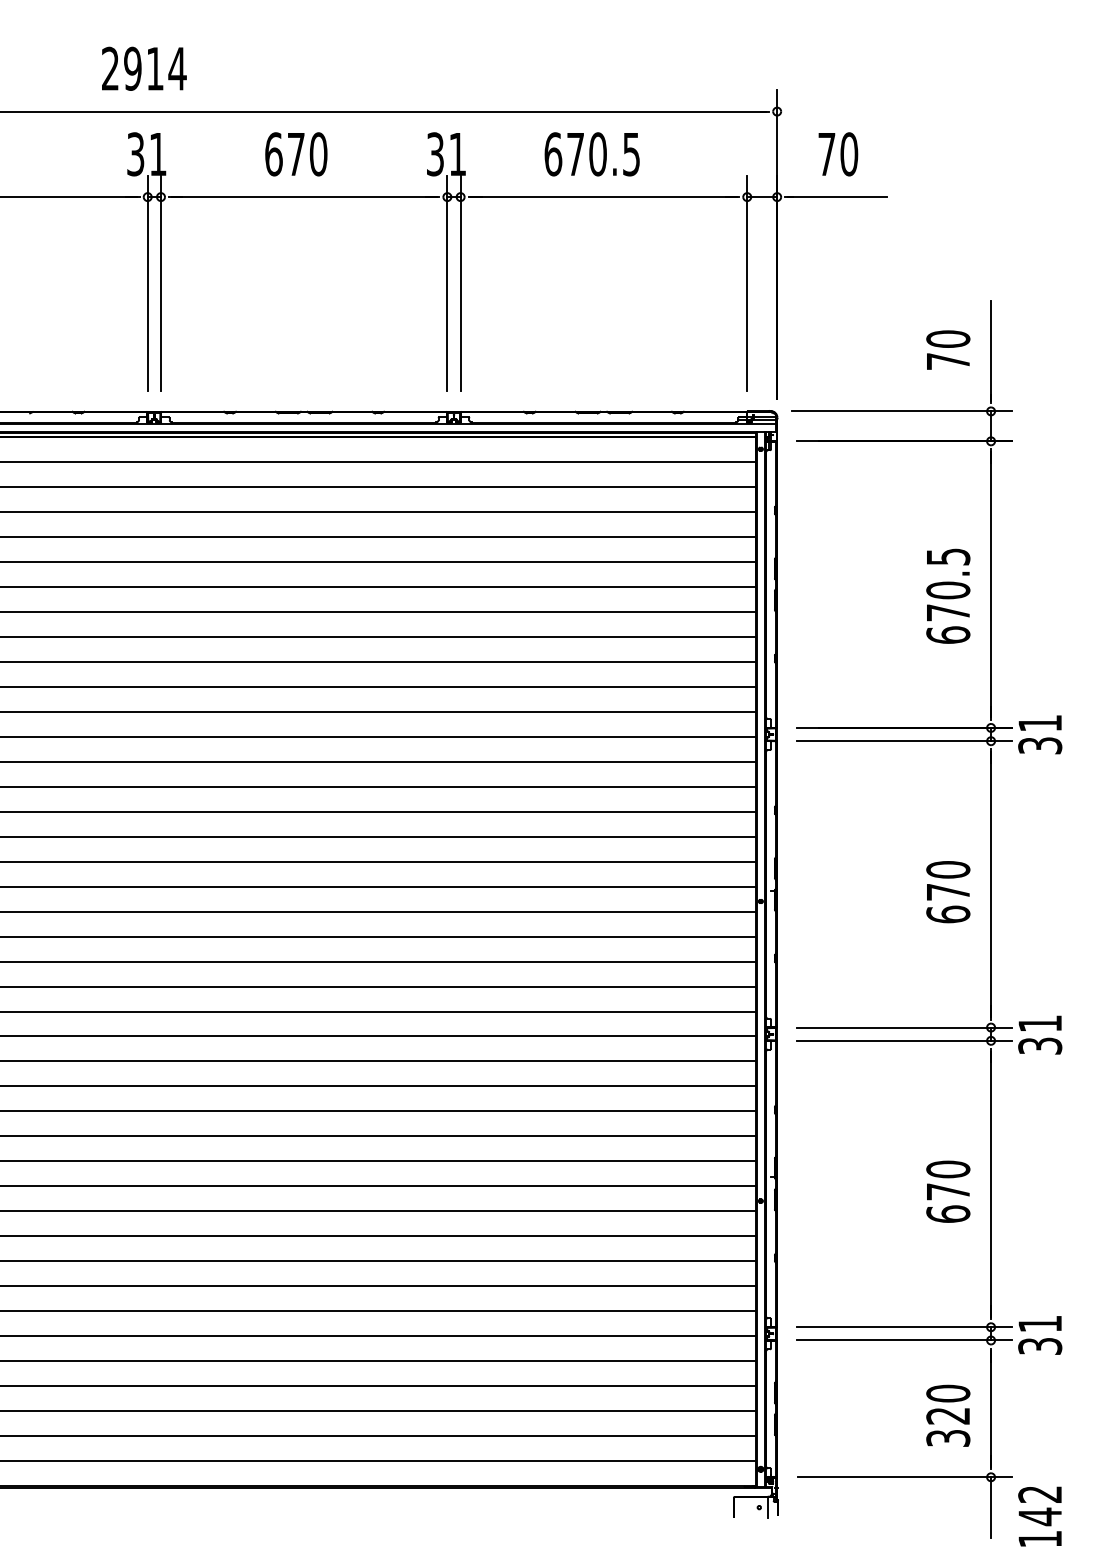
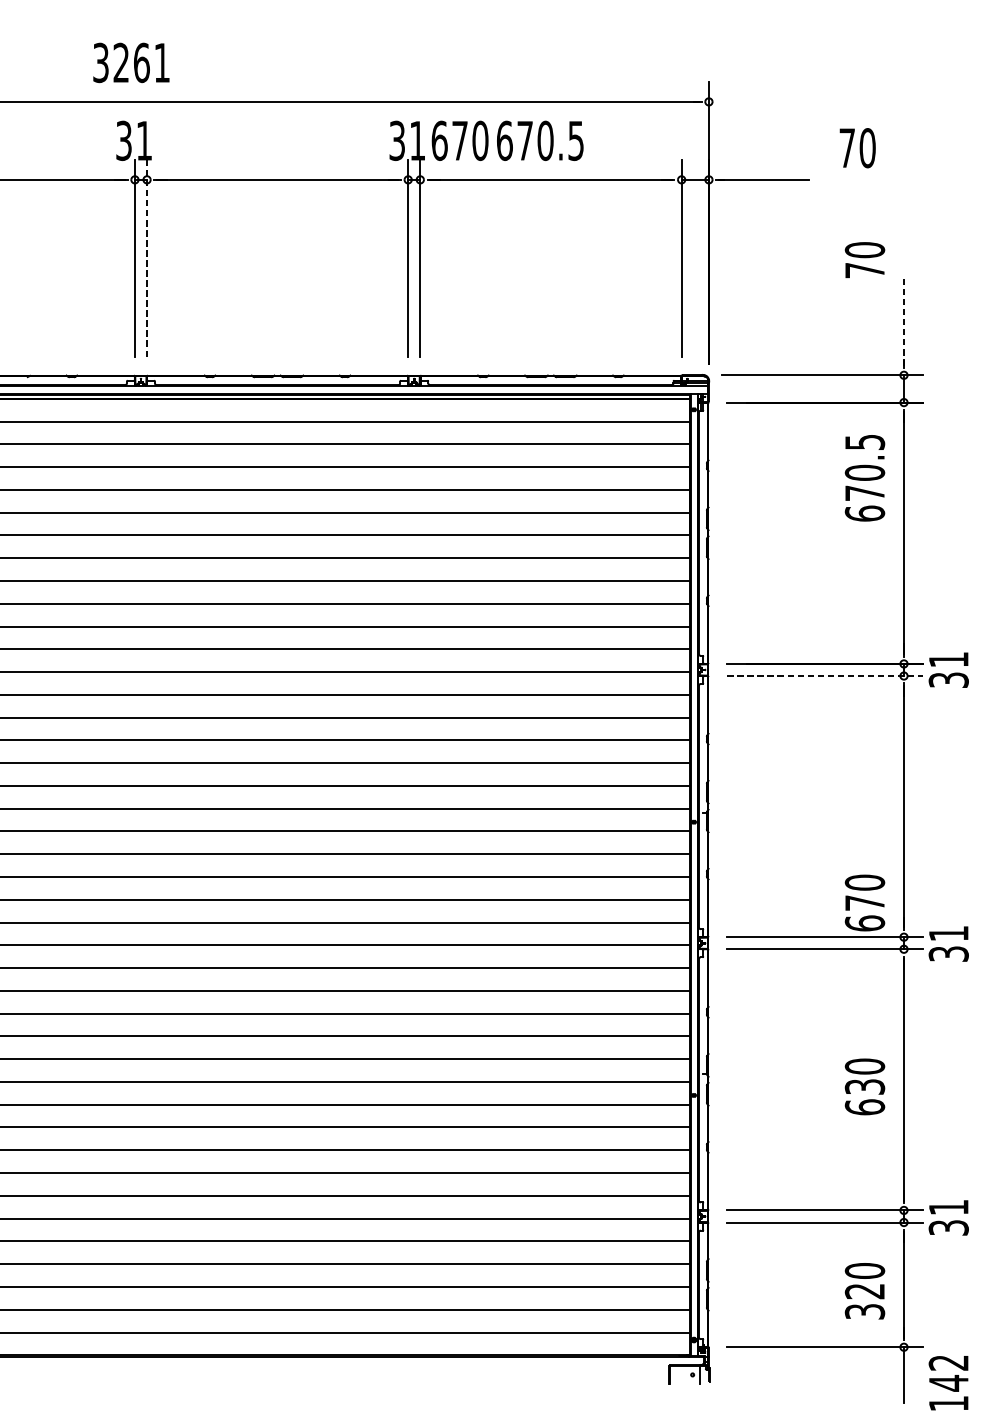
text: (144, 68) -> (132, 62), 2914 -> 3261
text: (296, 154) -> (460, 141), moved
text: (838, 154) -> (857, 148), moved
line: (160, 283) -> (146, 258), solid -> dashed
text: (948, 349) -> (865, 259), moved
line: (991, 350) -> (904, 319), solid -> dashed
text: (948, 595) -> (865, 477), moved
line: (904, 741) -> (825, 676), solid -> dashed
text: (948, 892) -> (865, 903), moved
text: (948, 1191) -> (865, 1086), 670 -> 630

